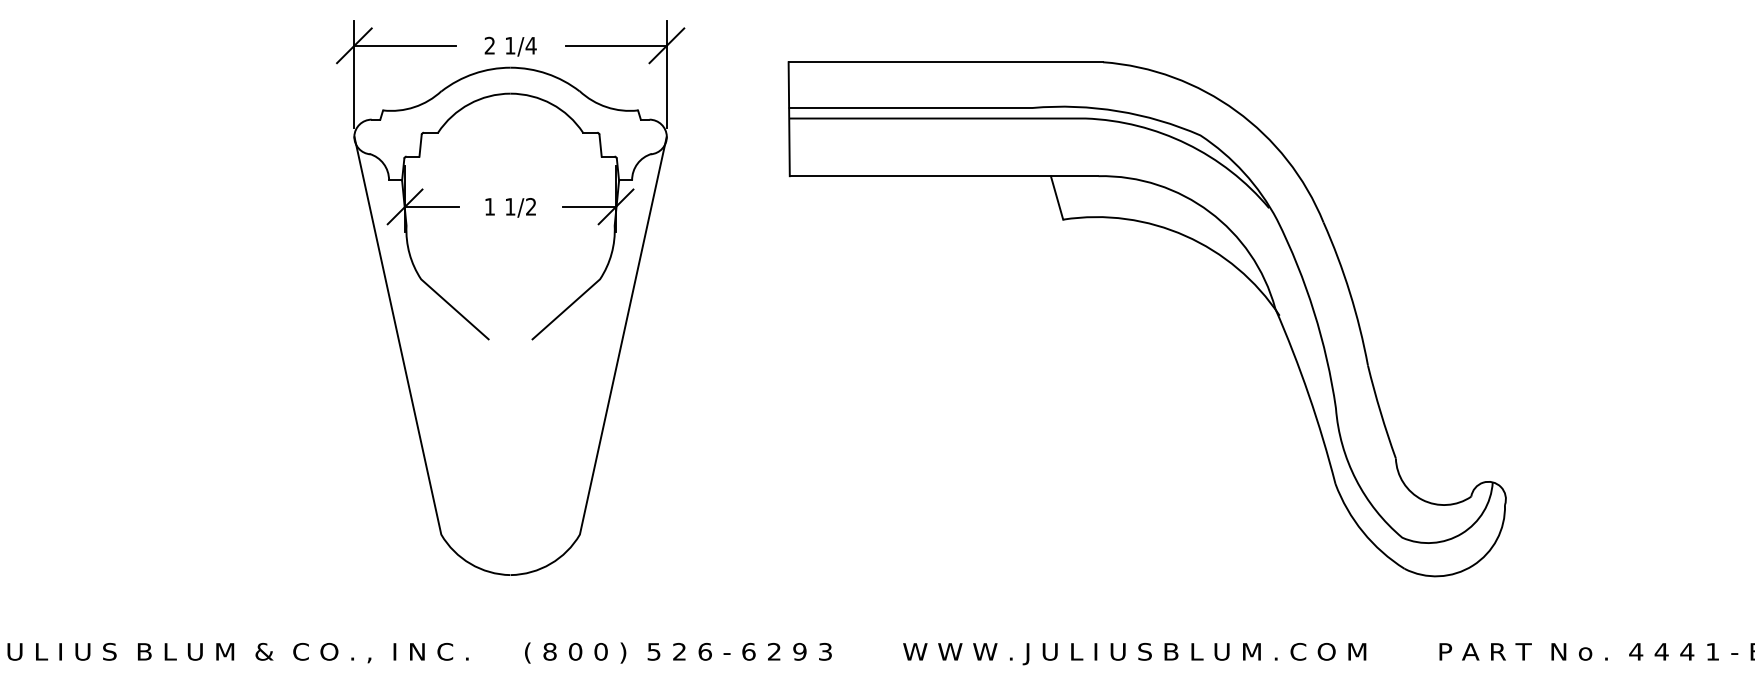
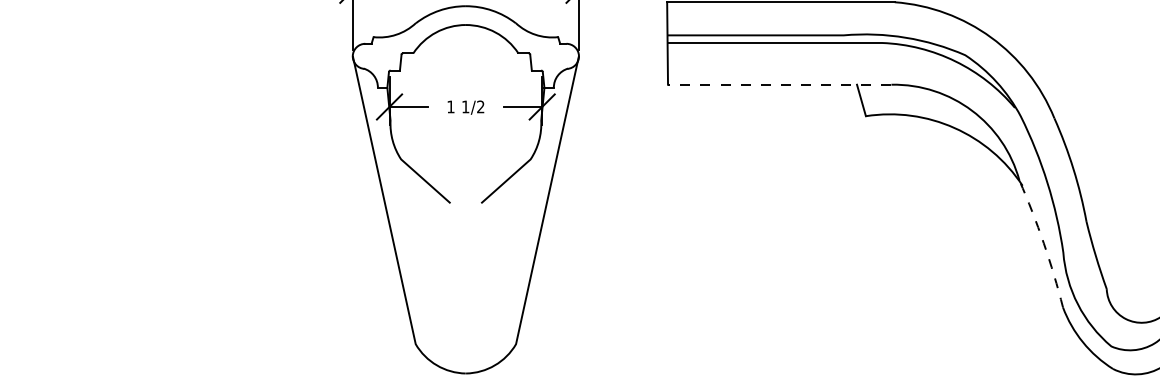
line: (943, 176) -> (779, 84), solid -> dashed
arc: (1308, 395) -> (1043, 243), solid -> dashed

